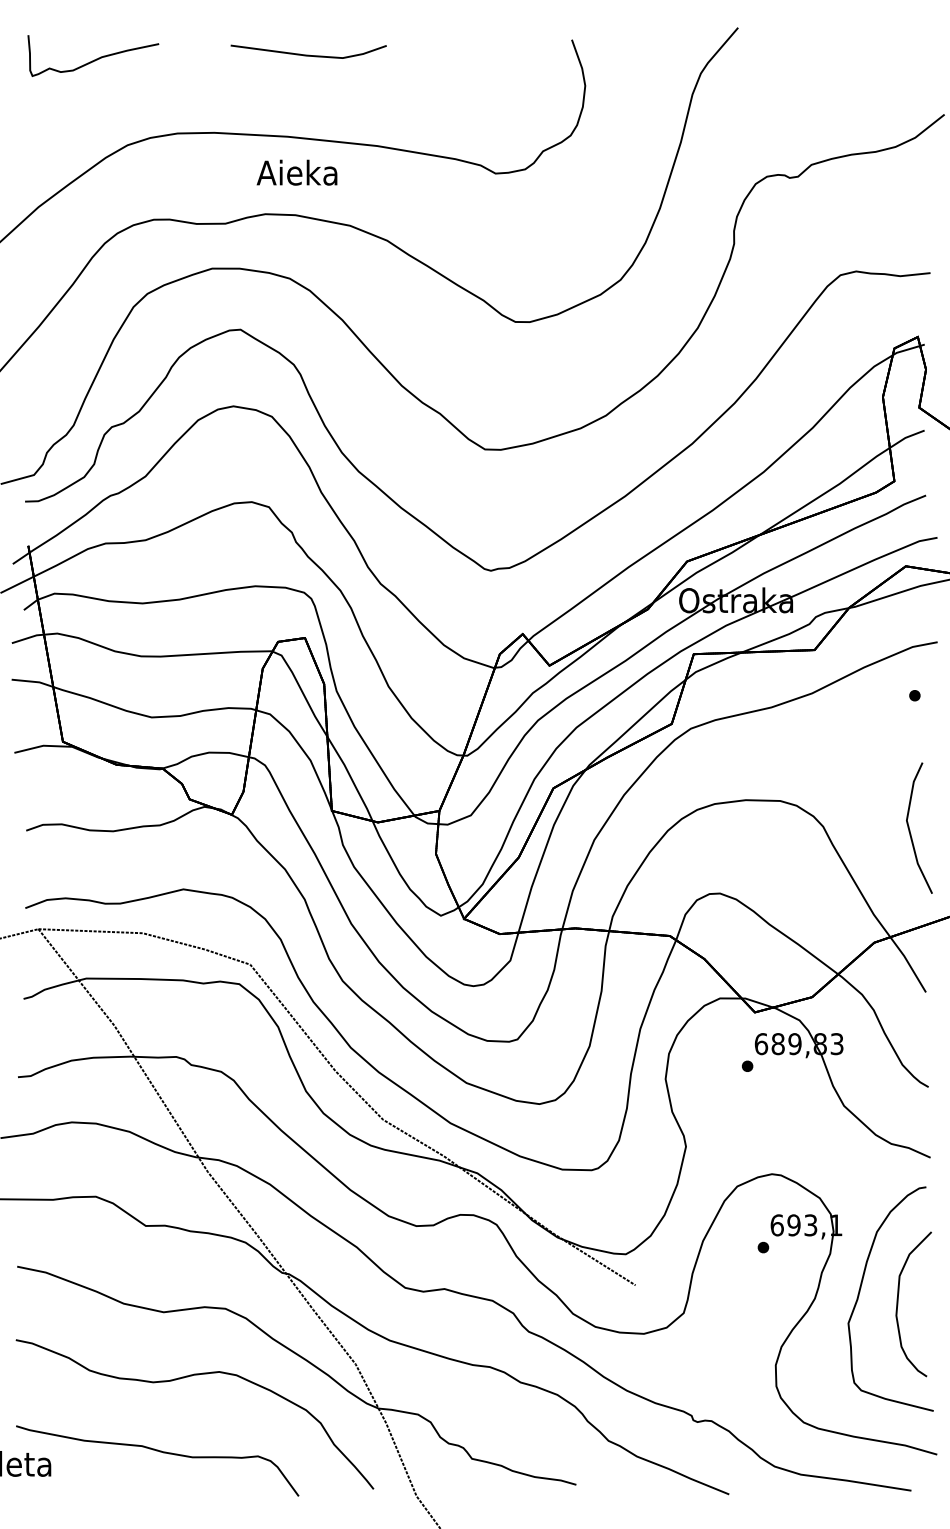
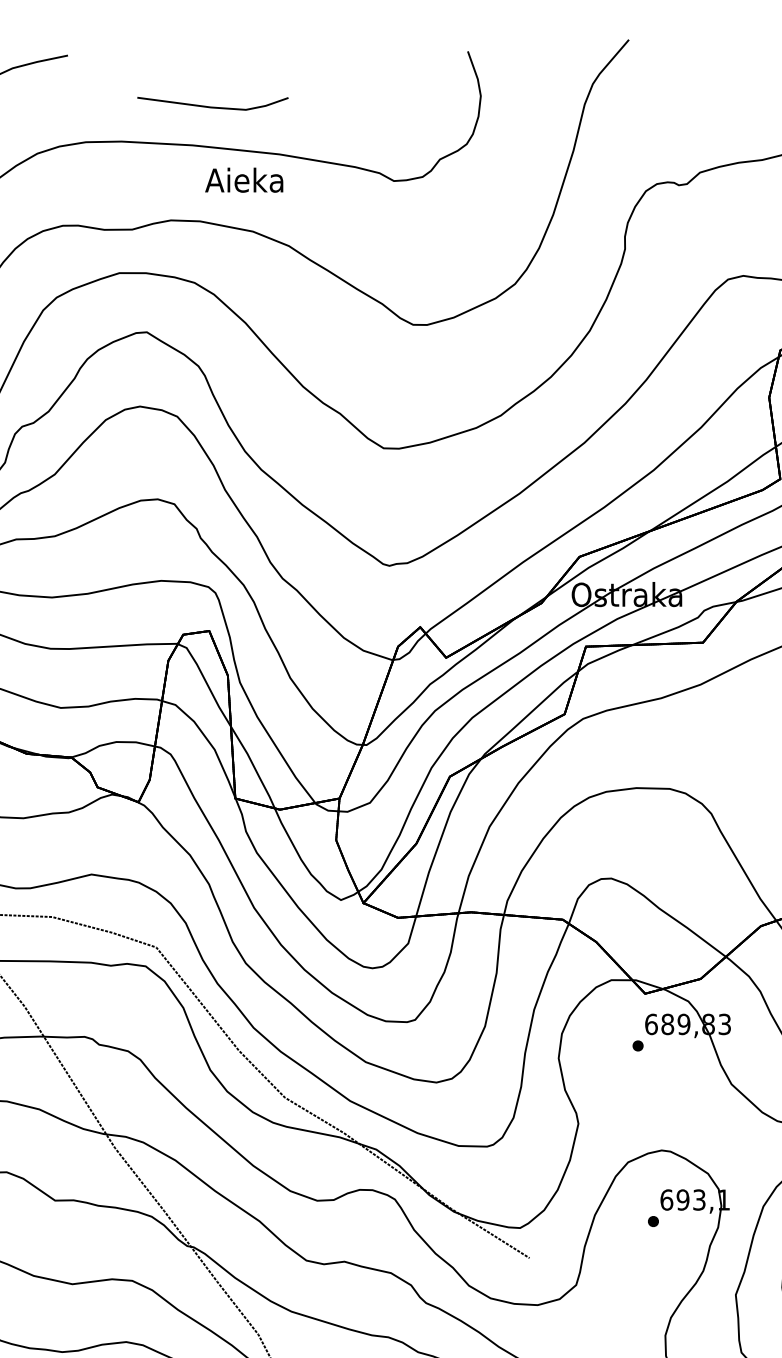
line: (308, 54) -> (212, 106), moved
text: (296, 172) -> (243, 180), moved

